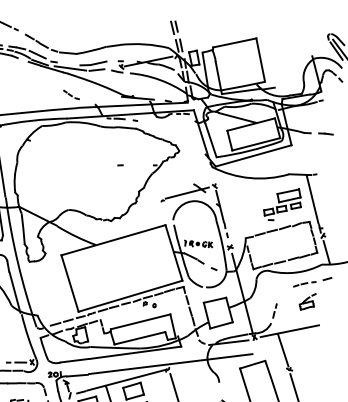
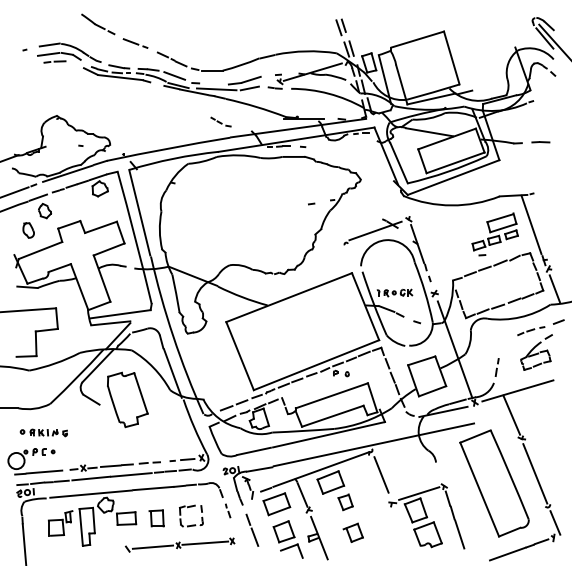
line: (120, 164) -> (311, 203), moved
part: (307, 301) -> (536, 352), size x1.67

